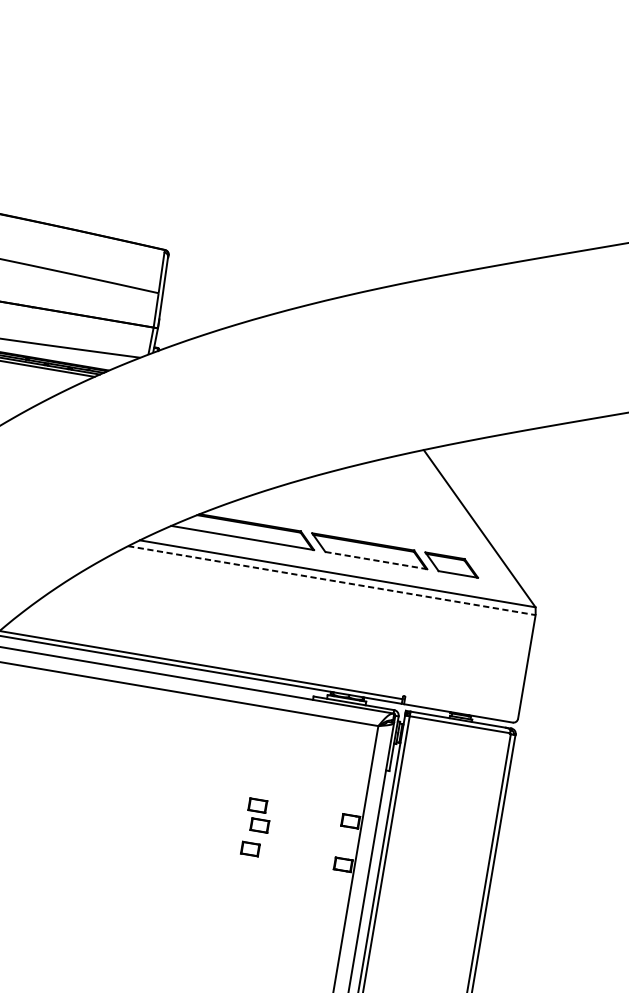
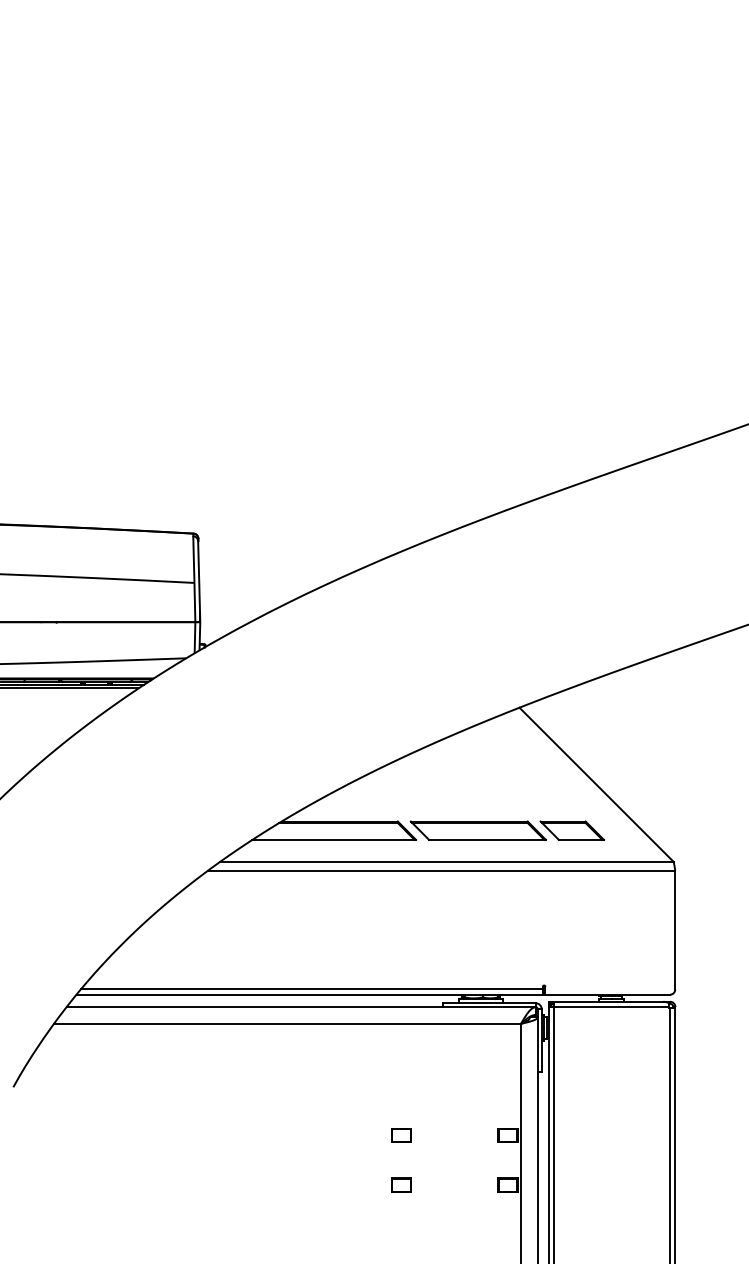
line: (376, 560) -> (487, 839), dashed -> solid
line: (331, 580) -> (441, 870), dashed -> solid
part: (259, 824) -> (407, 1156), removed

